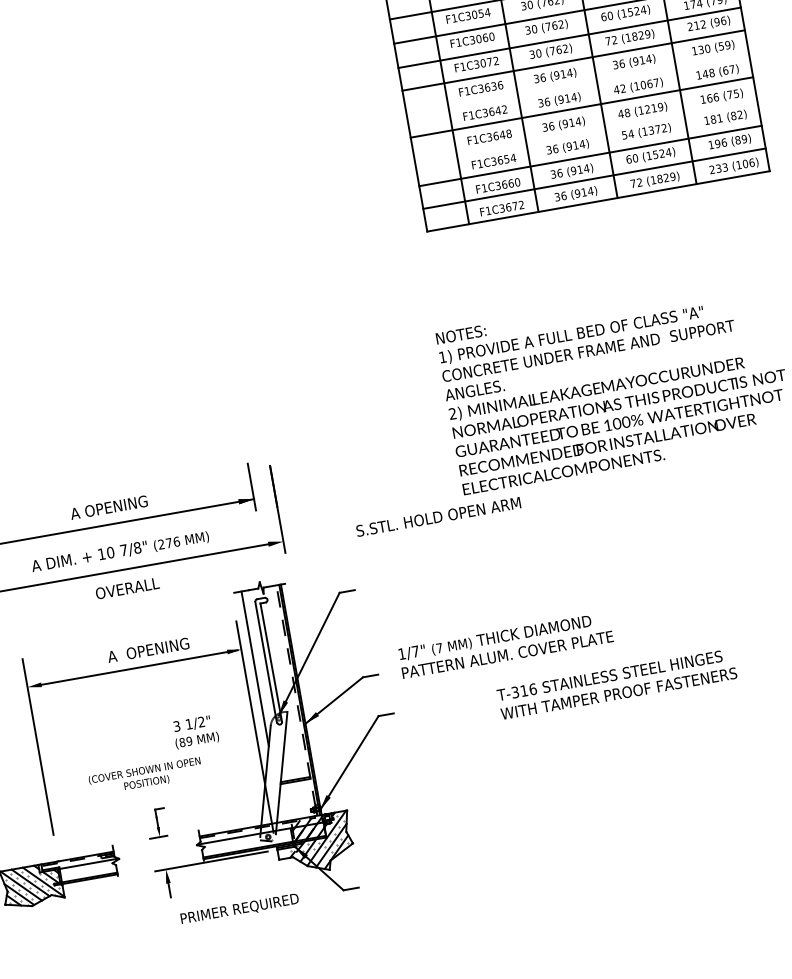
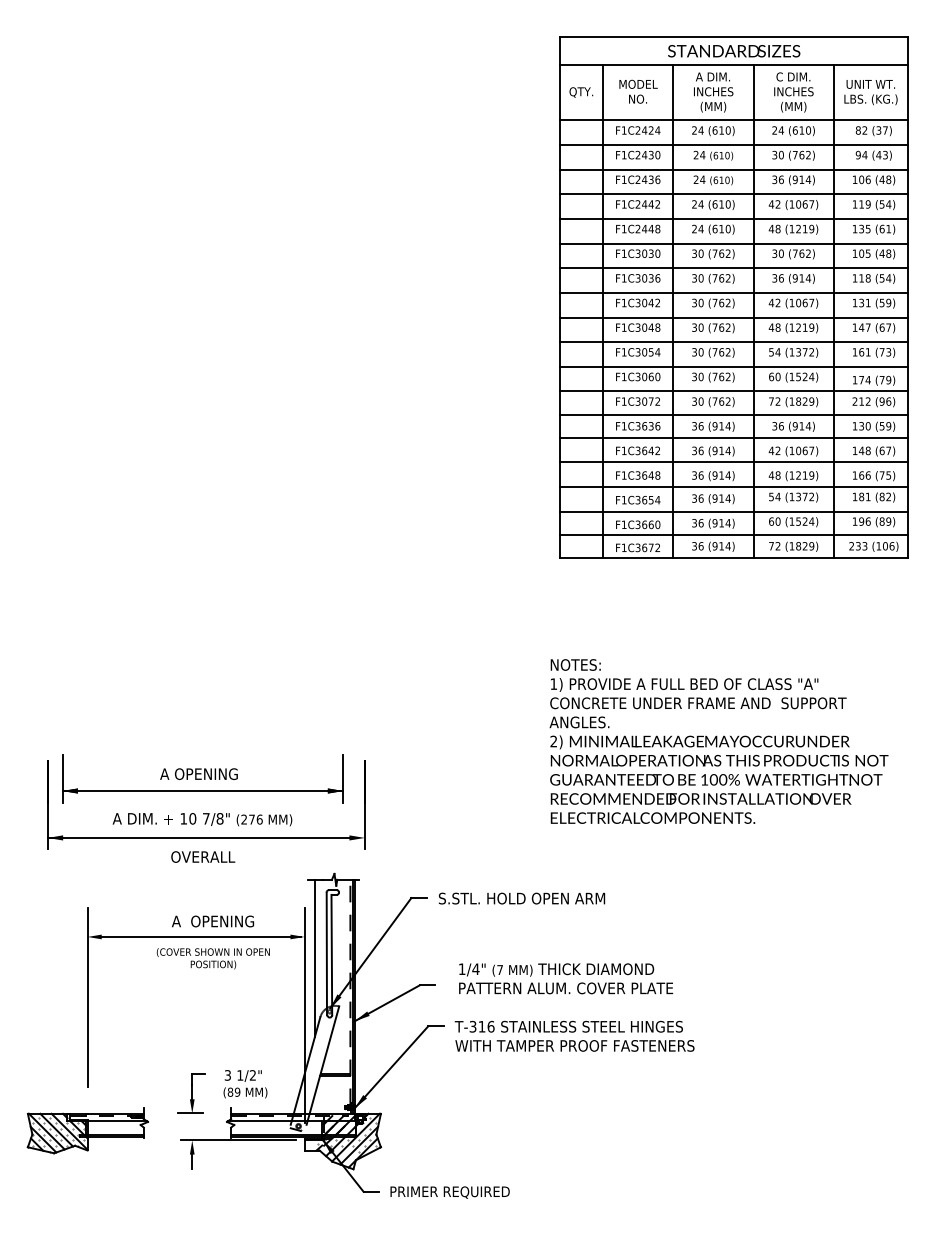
line: (577, 83) -> (734, 437), added
line: (586, 131) -> (734, 486), added
text: (438, 516) -> (521, 898), moved
text: (415, 650) -> (475, 968), 1/7" -> 1/4"
text: (616, 683) -> (574, 1035), moved
text: (195, 732) -> (245, 1084), moved
text: (144, 776) -> (212, 958), moved
part: (157, 823) -> (191, 1093), size x1.43
text: (239, 909) -> (449, 1192), moved

